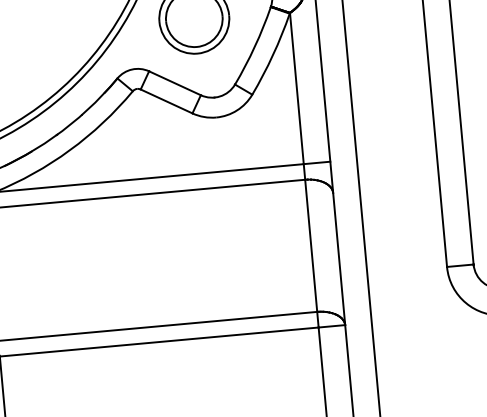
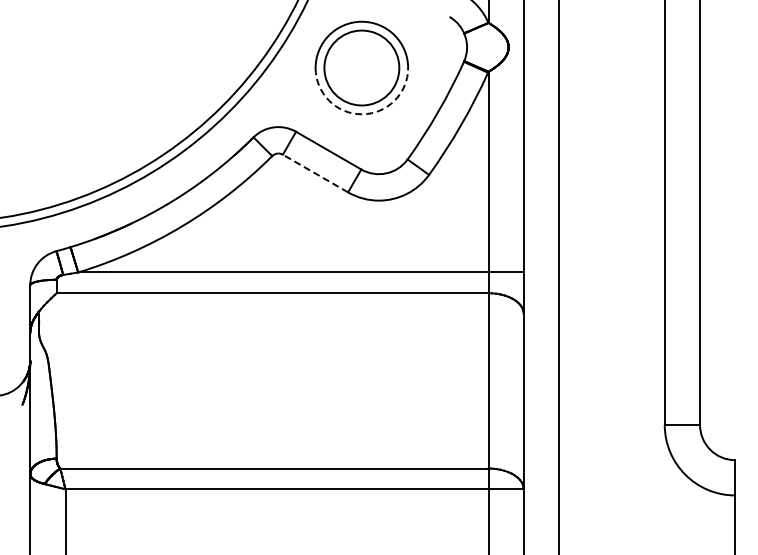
arc: (197, 53) -> (361, 114), solid -> dashed
line: (166, 101) -> (315, 173), solid -> dashed

